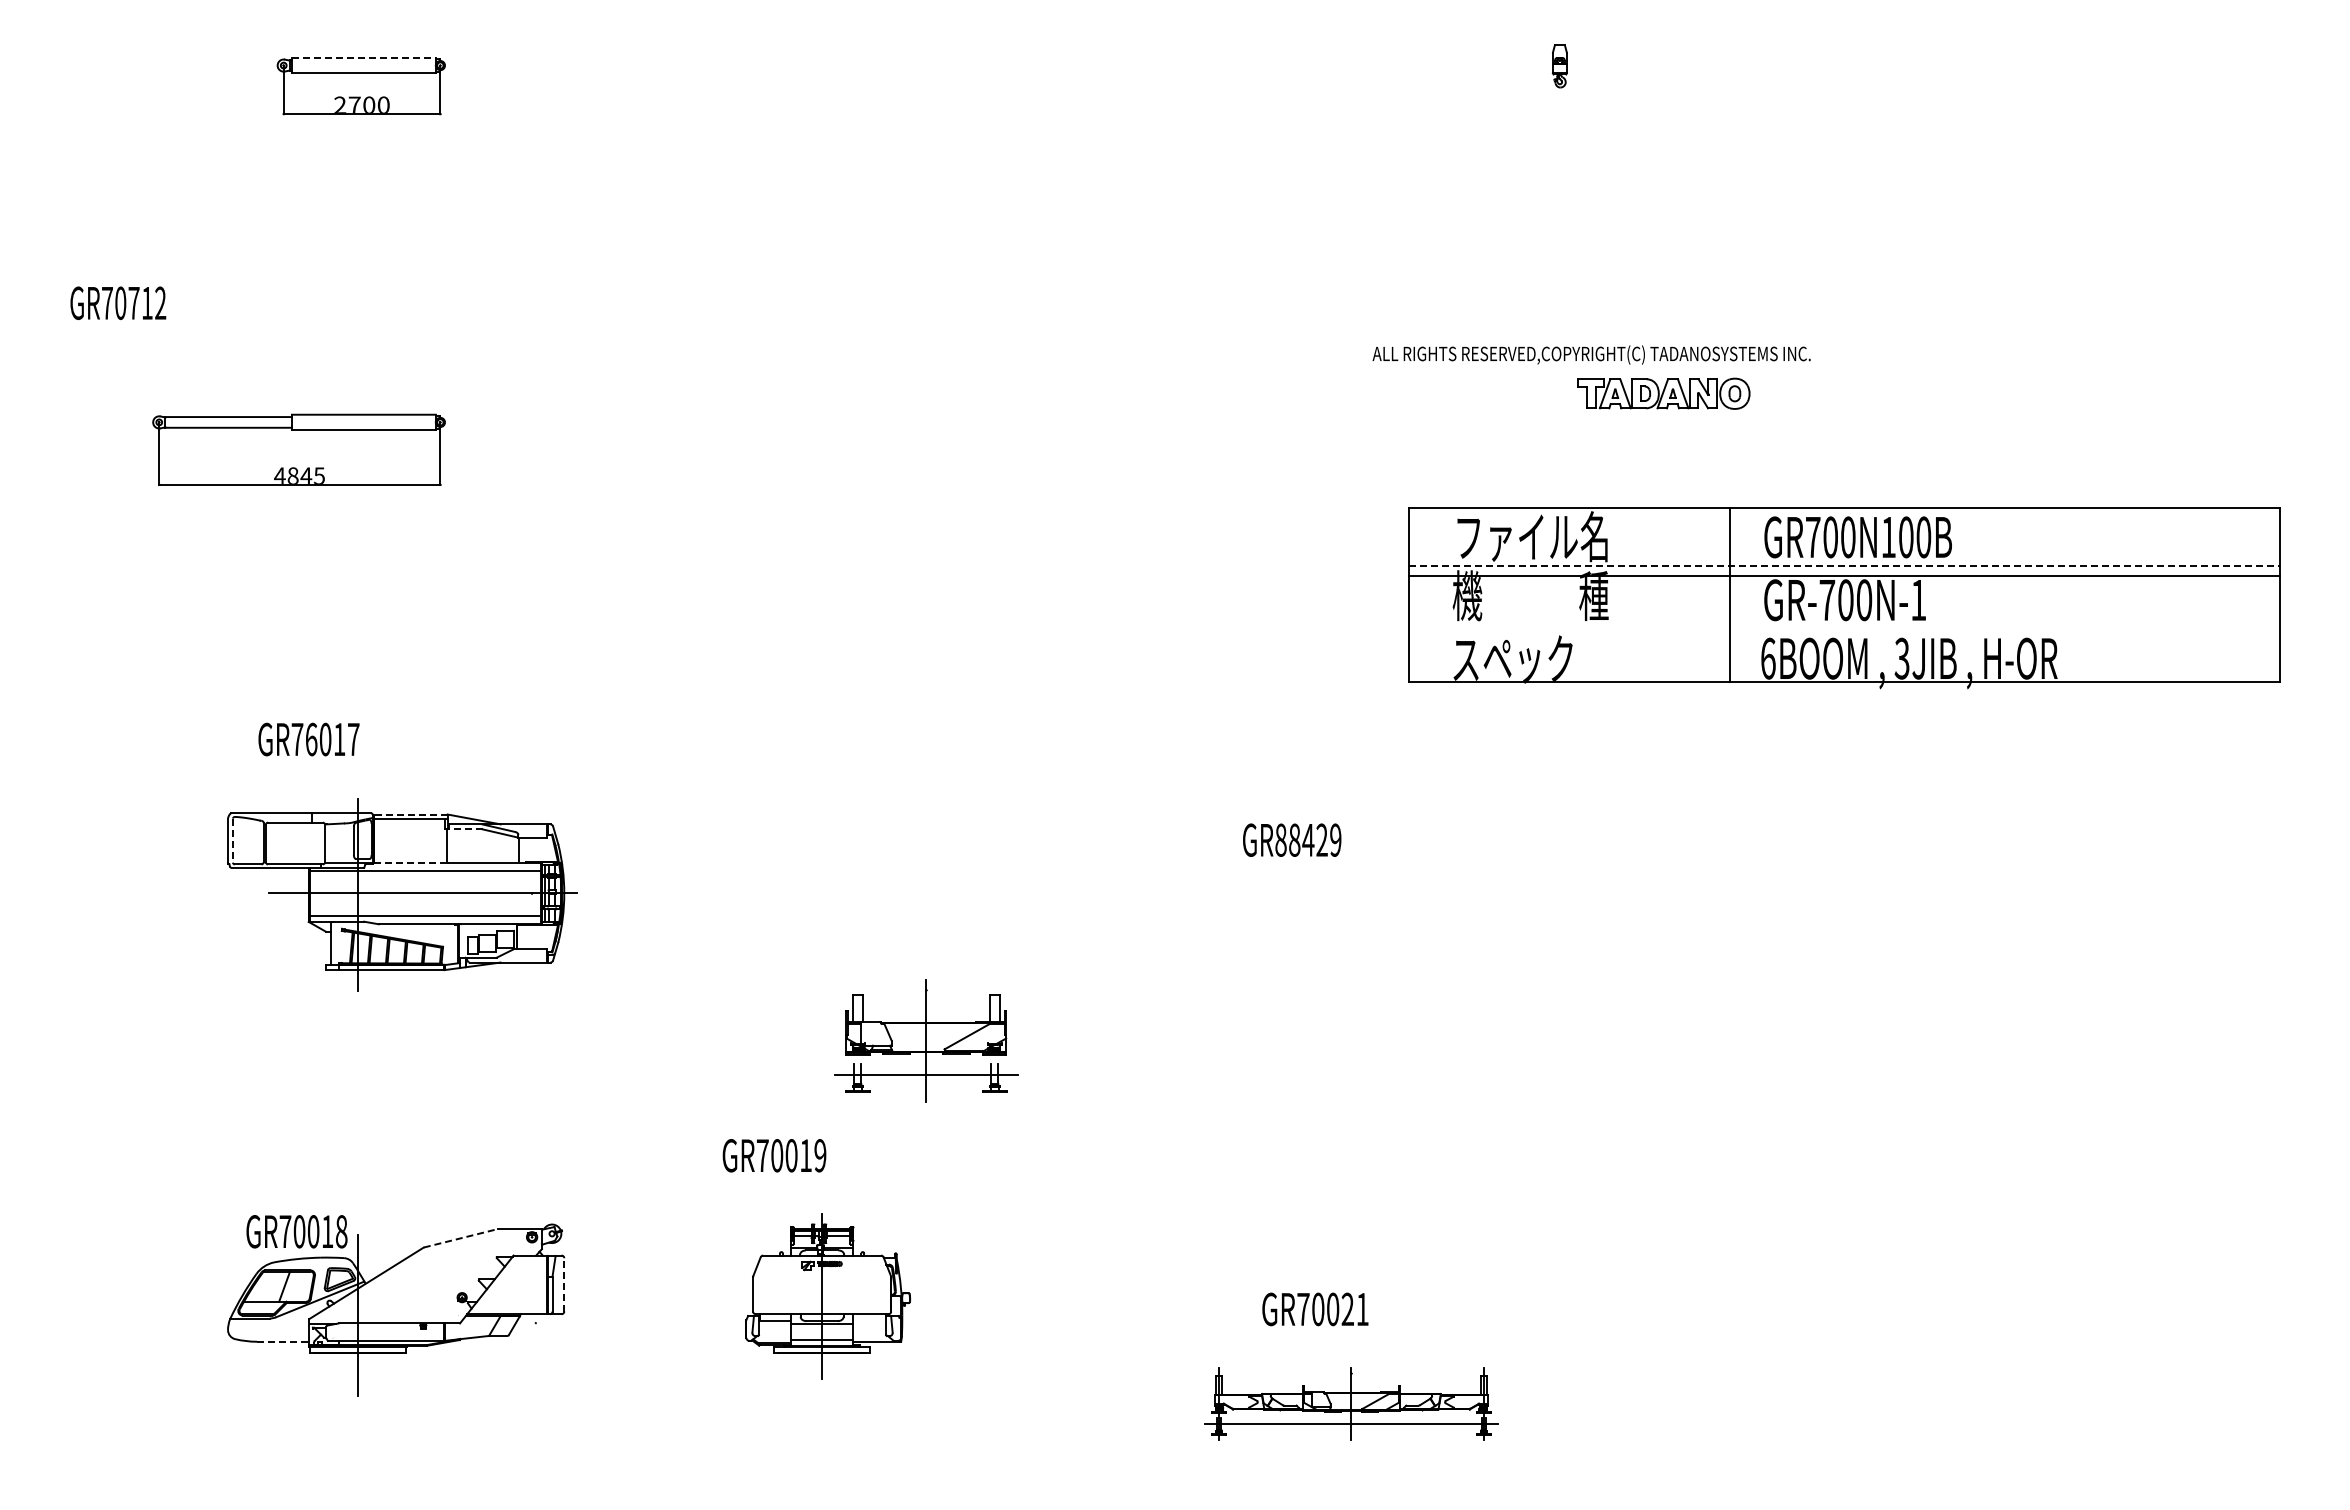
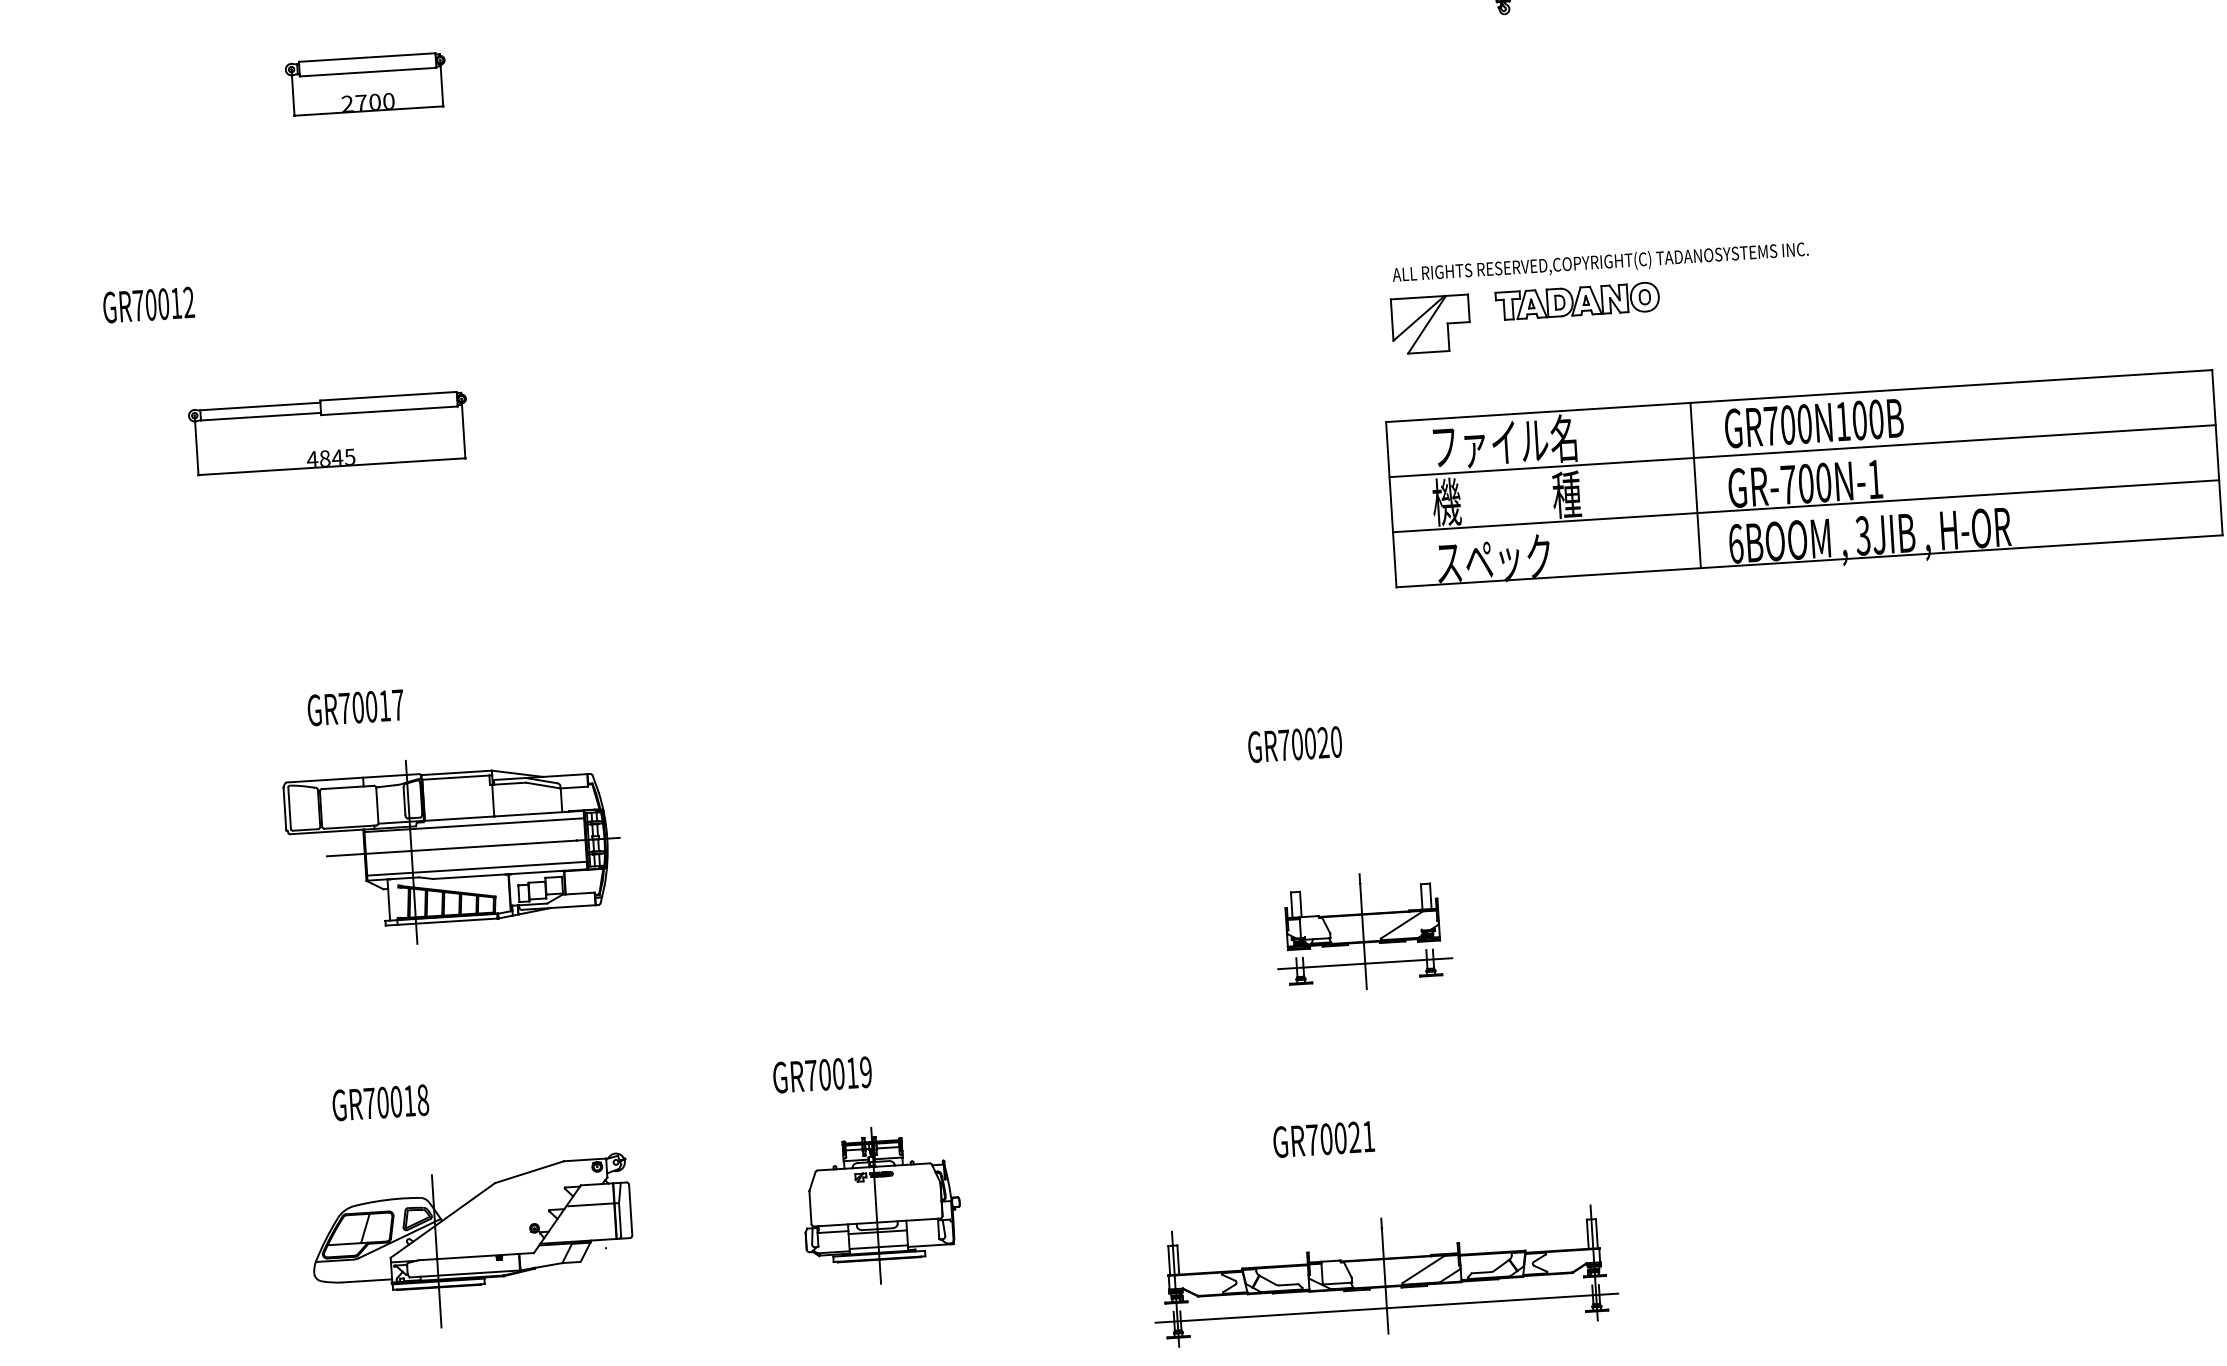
line: (363, 57) -> (366, 57), dashed -> solid
text: (133, 302) -> (163, 303), GR70712 -> GR70012
text: (1591, 354) -> (1600, 262), moved
part: (1663, 393) -> (1577, 301), moved
part: (1462, 408) -> (1430, 324), added
line: (1844, 565) -> (1802, 450), dashed -> solid
line: (1844, 575) -> (1806, 505), moved
text: (311, 739) -> (358, 707), GR76017 -> GR70017
line: (410, 814) -> (456, 772), dashed -> solid
line: (465, 829) -> (509, 783), dashed -> solid
text: (1308, 839) -> (1310, 742), GR88429 -> GR70020
line: (232, 841) -> (289, 809), dashed -> solid
line: (410, 862) -> (459, 818), dashed -> solid
part: (926, 1040) -> (1363, 931), moved
text: (296, 1231) -> (380, 1102), moved
line: (461, 1238) -> (530, 1172), dashed -> solid
line: (522, 1276) -> (590, 1204), added
line: (564, 1284) -> (630, 1209), dashed -> solid
text: (1315, 1309) -> (1323, 1139), moved
line: (283, 1341) -> (367, 1280), dashed -> solid
part: (1351, 1403) -> (1384, 1275), size x1.67

